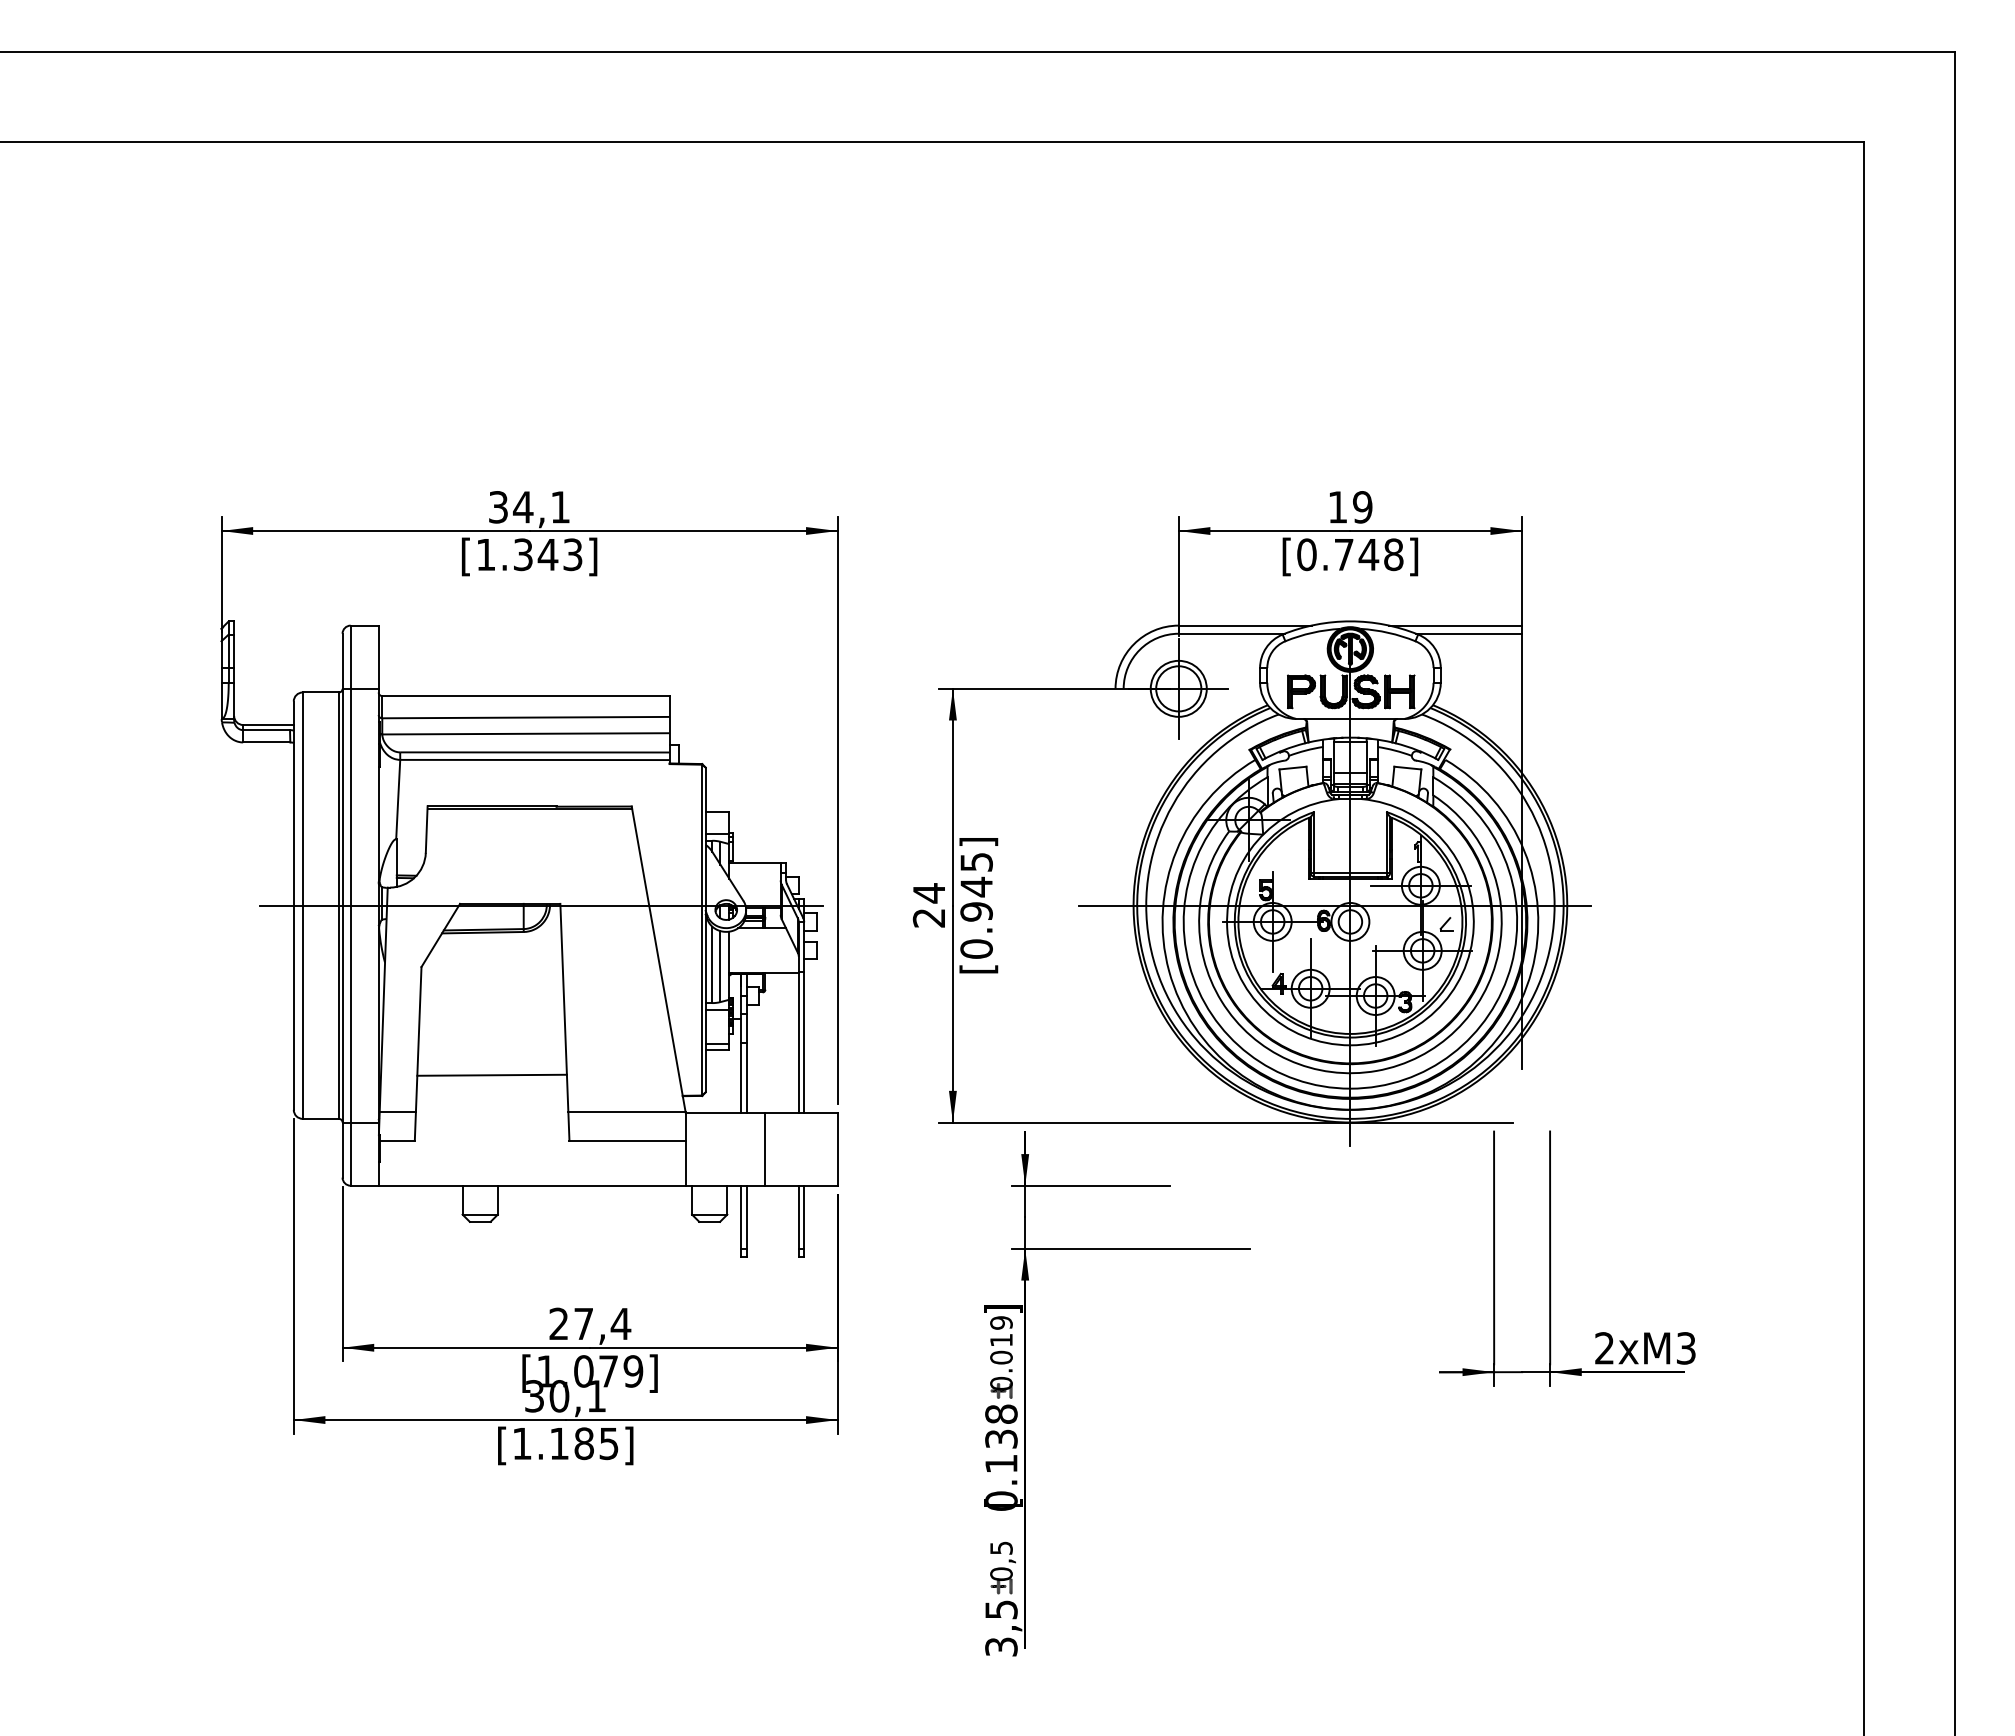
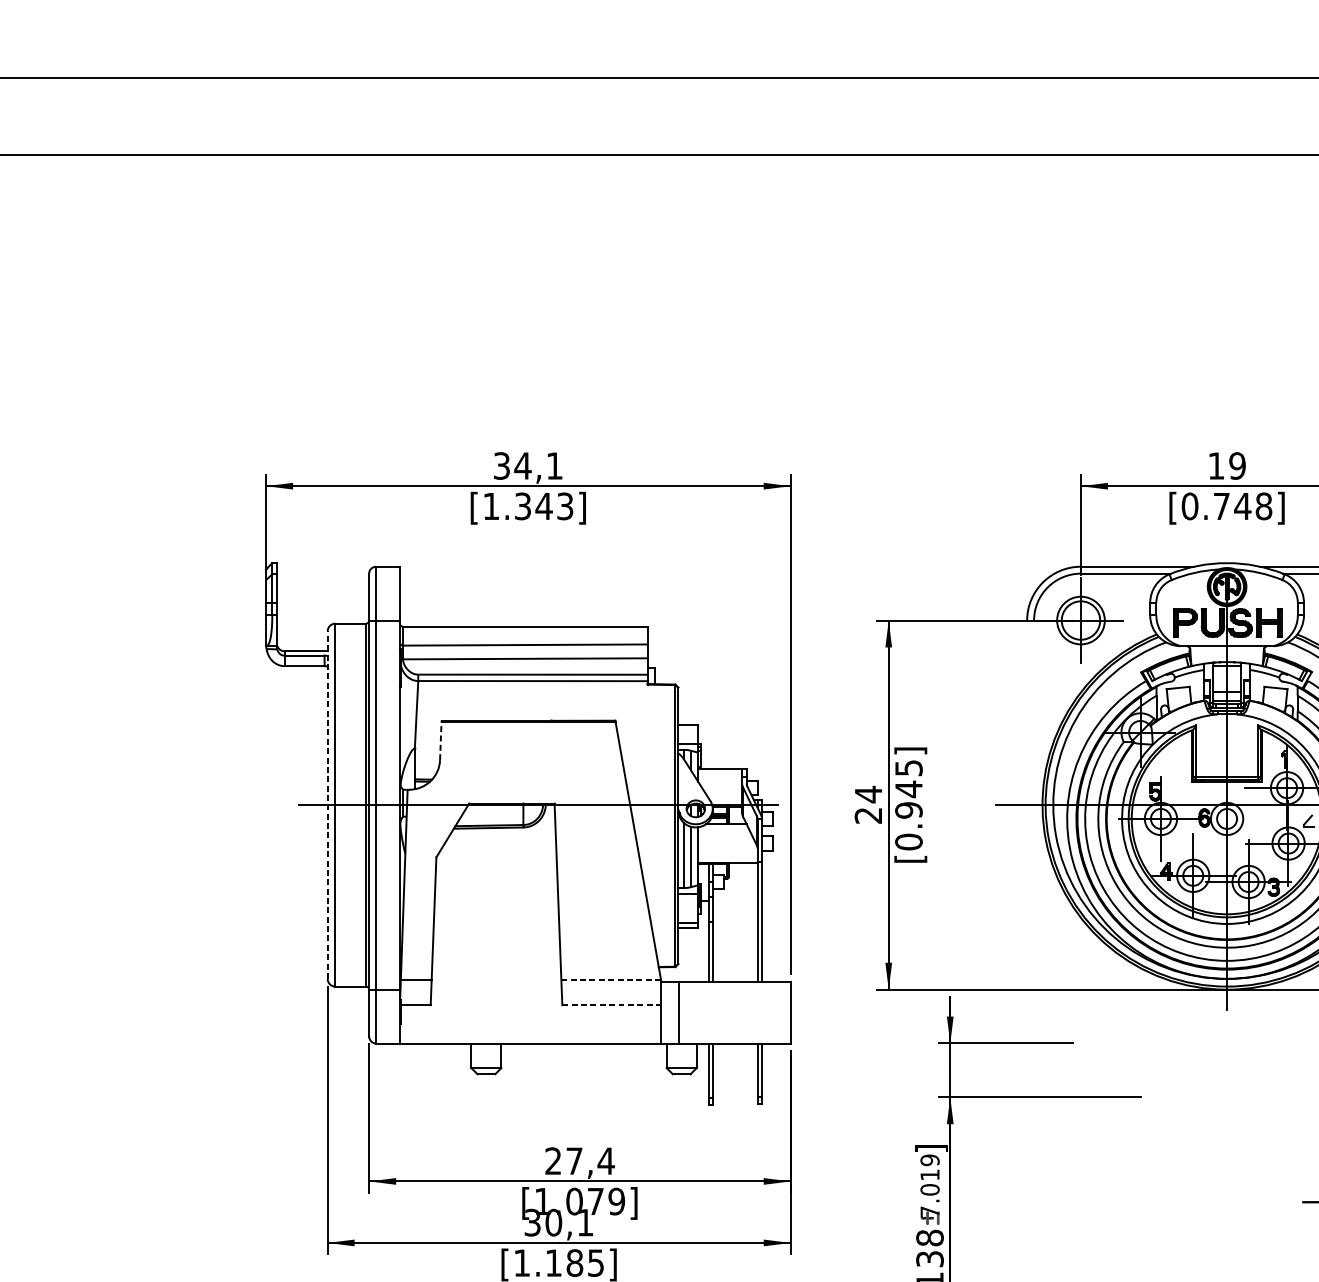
line: (426, 829) -> (440, 740), solid -> dashed
line: (293, 905) -> (327, 804), solid -> dashed
line: (491, 1074) -> (495, 948), removed
line: (626, 1111) -> (610, 980), solid -> dashed
line: (628, 1140) -> (612, 1004), solid -> dashed
line: (765, 1149) -> (678, 1012), moved
text: (1001, 1383) -> (930, 1211), 0.019 -> 7.019

